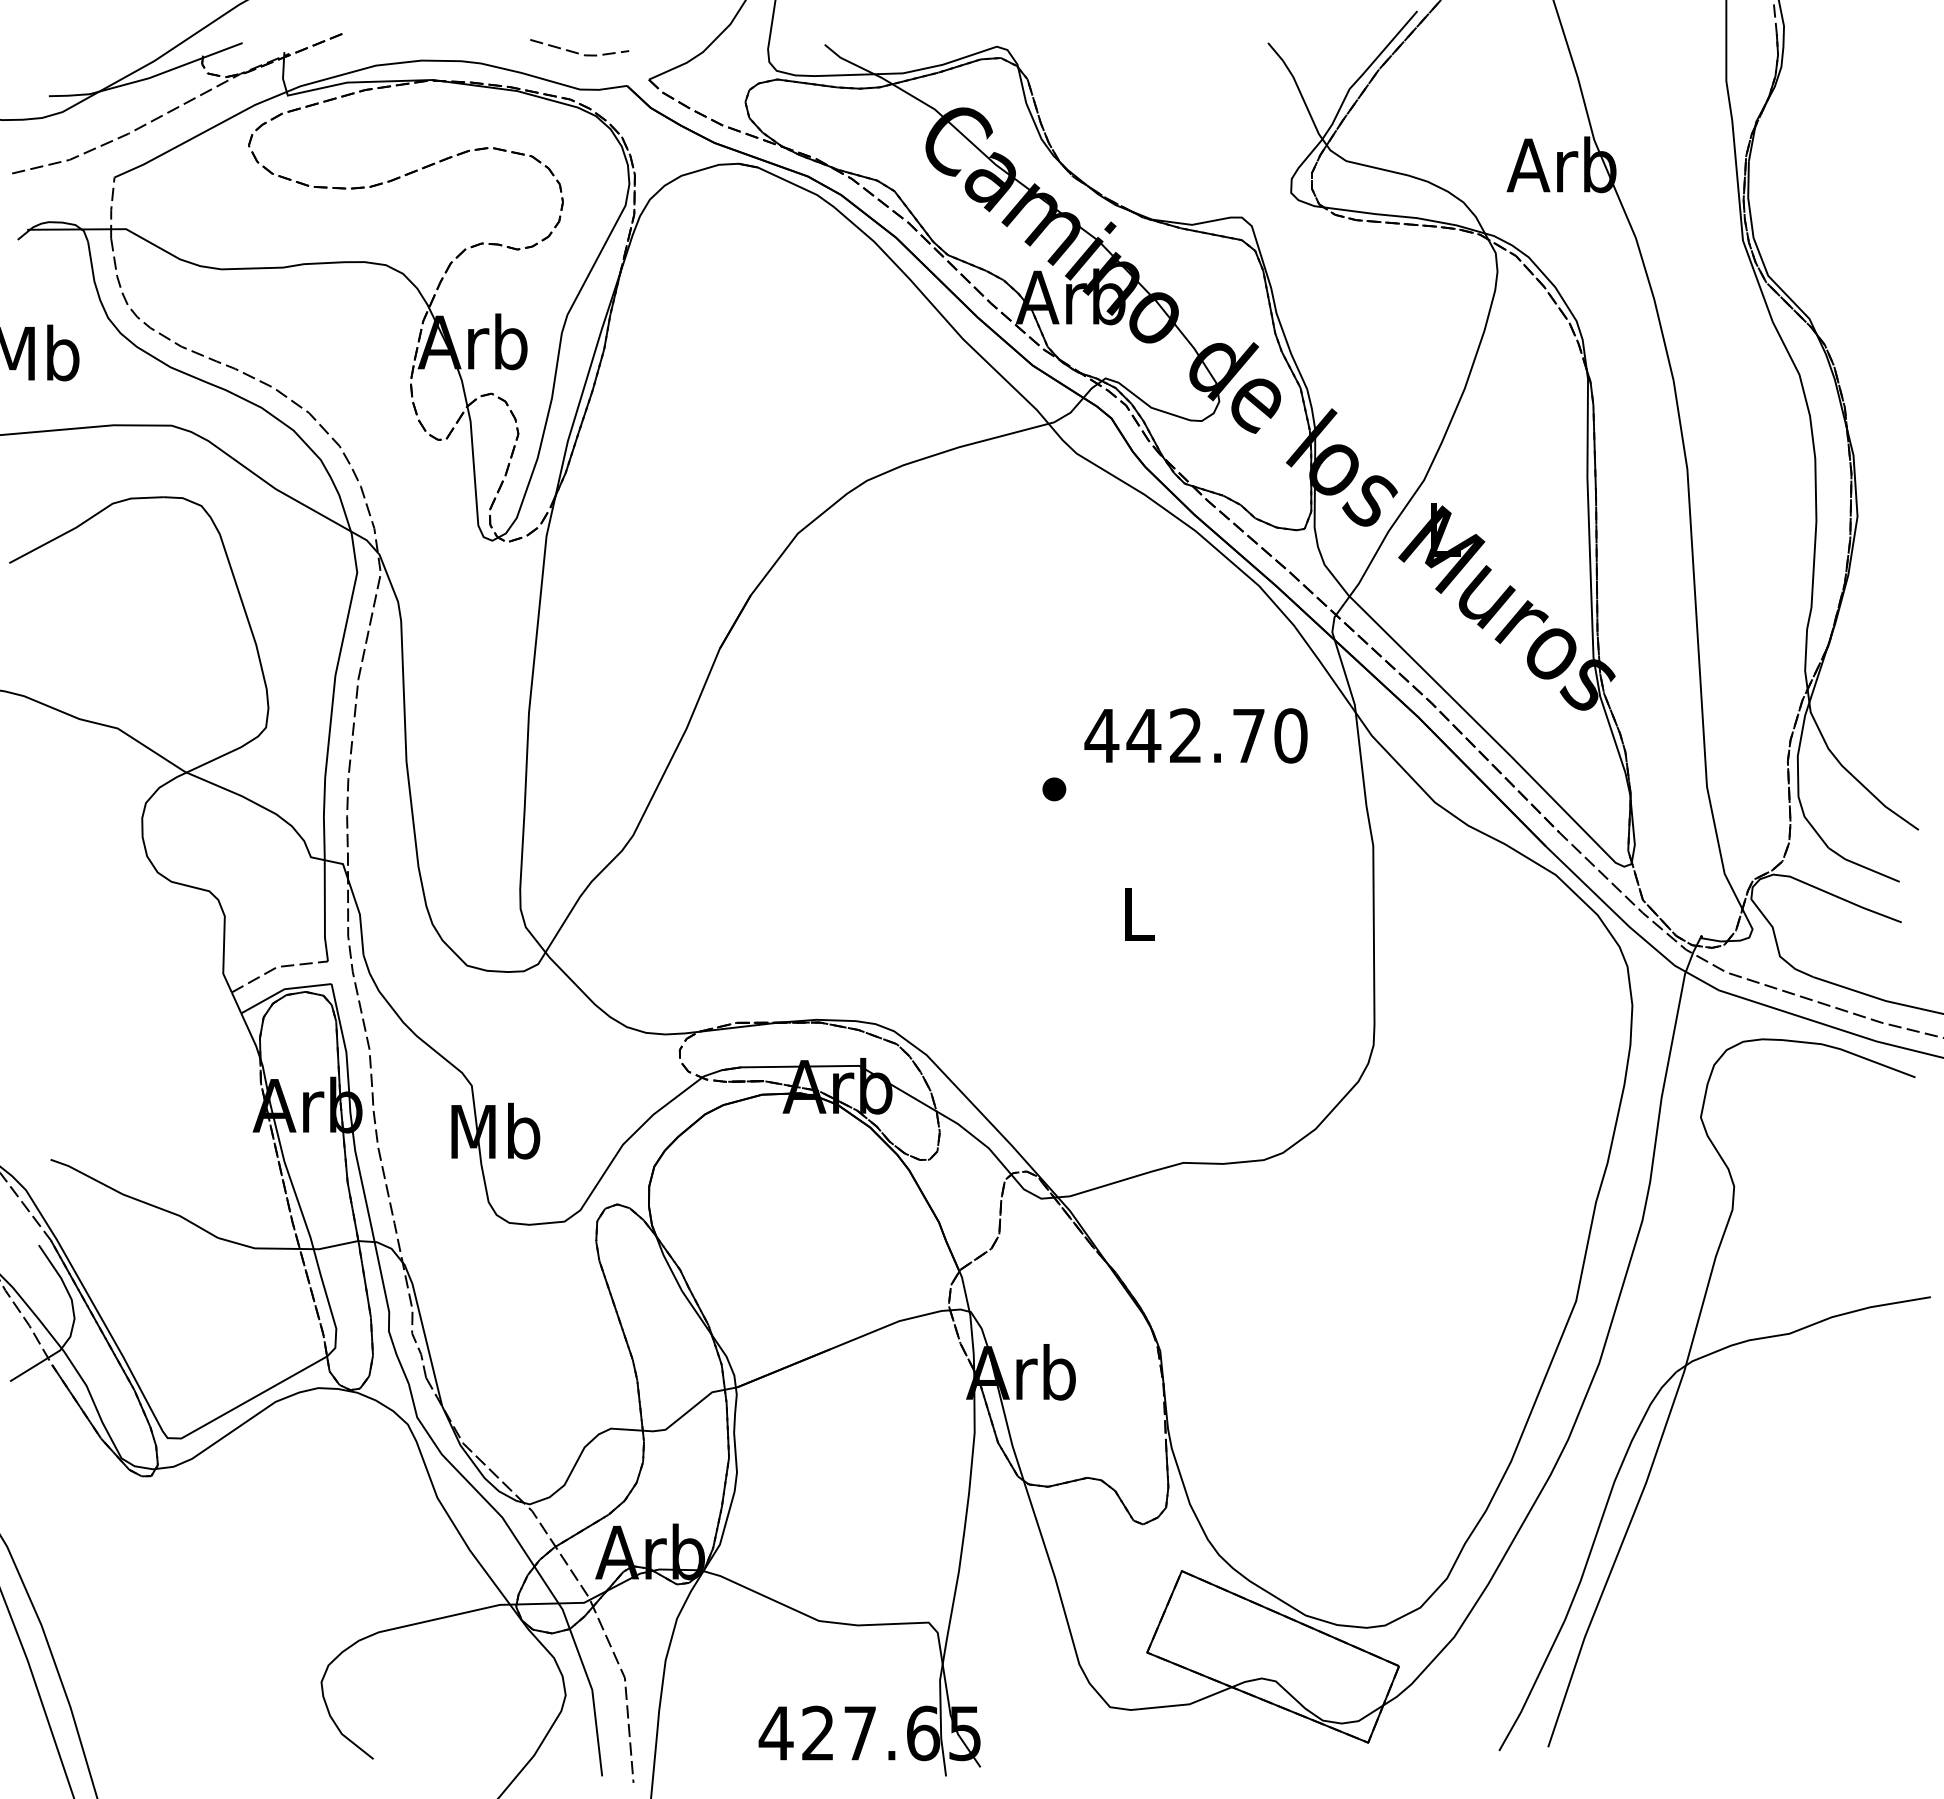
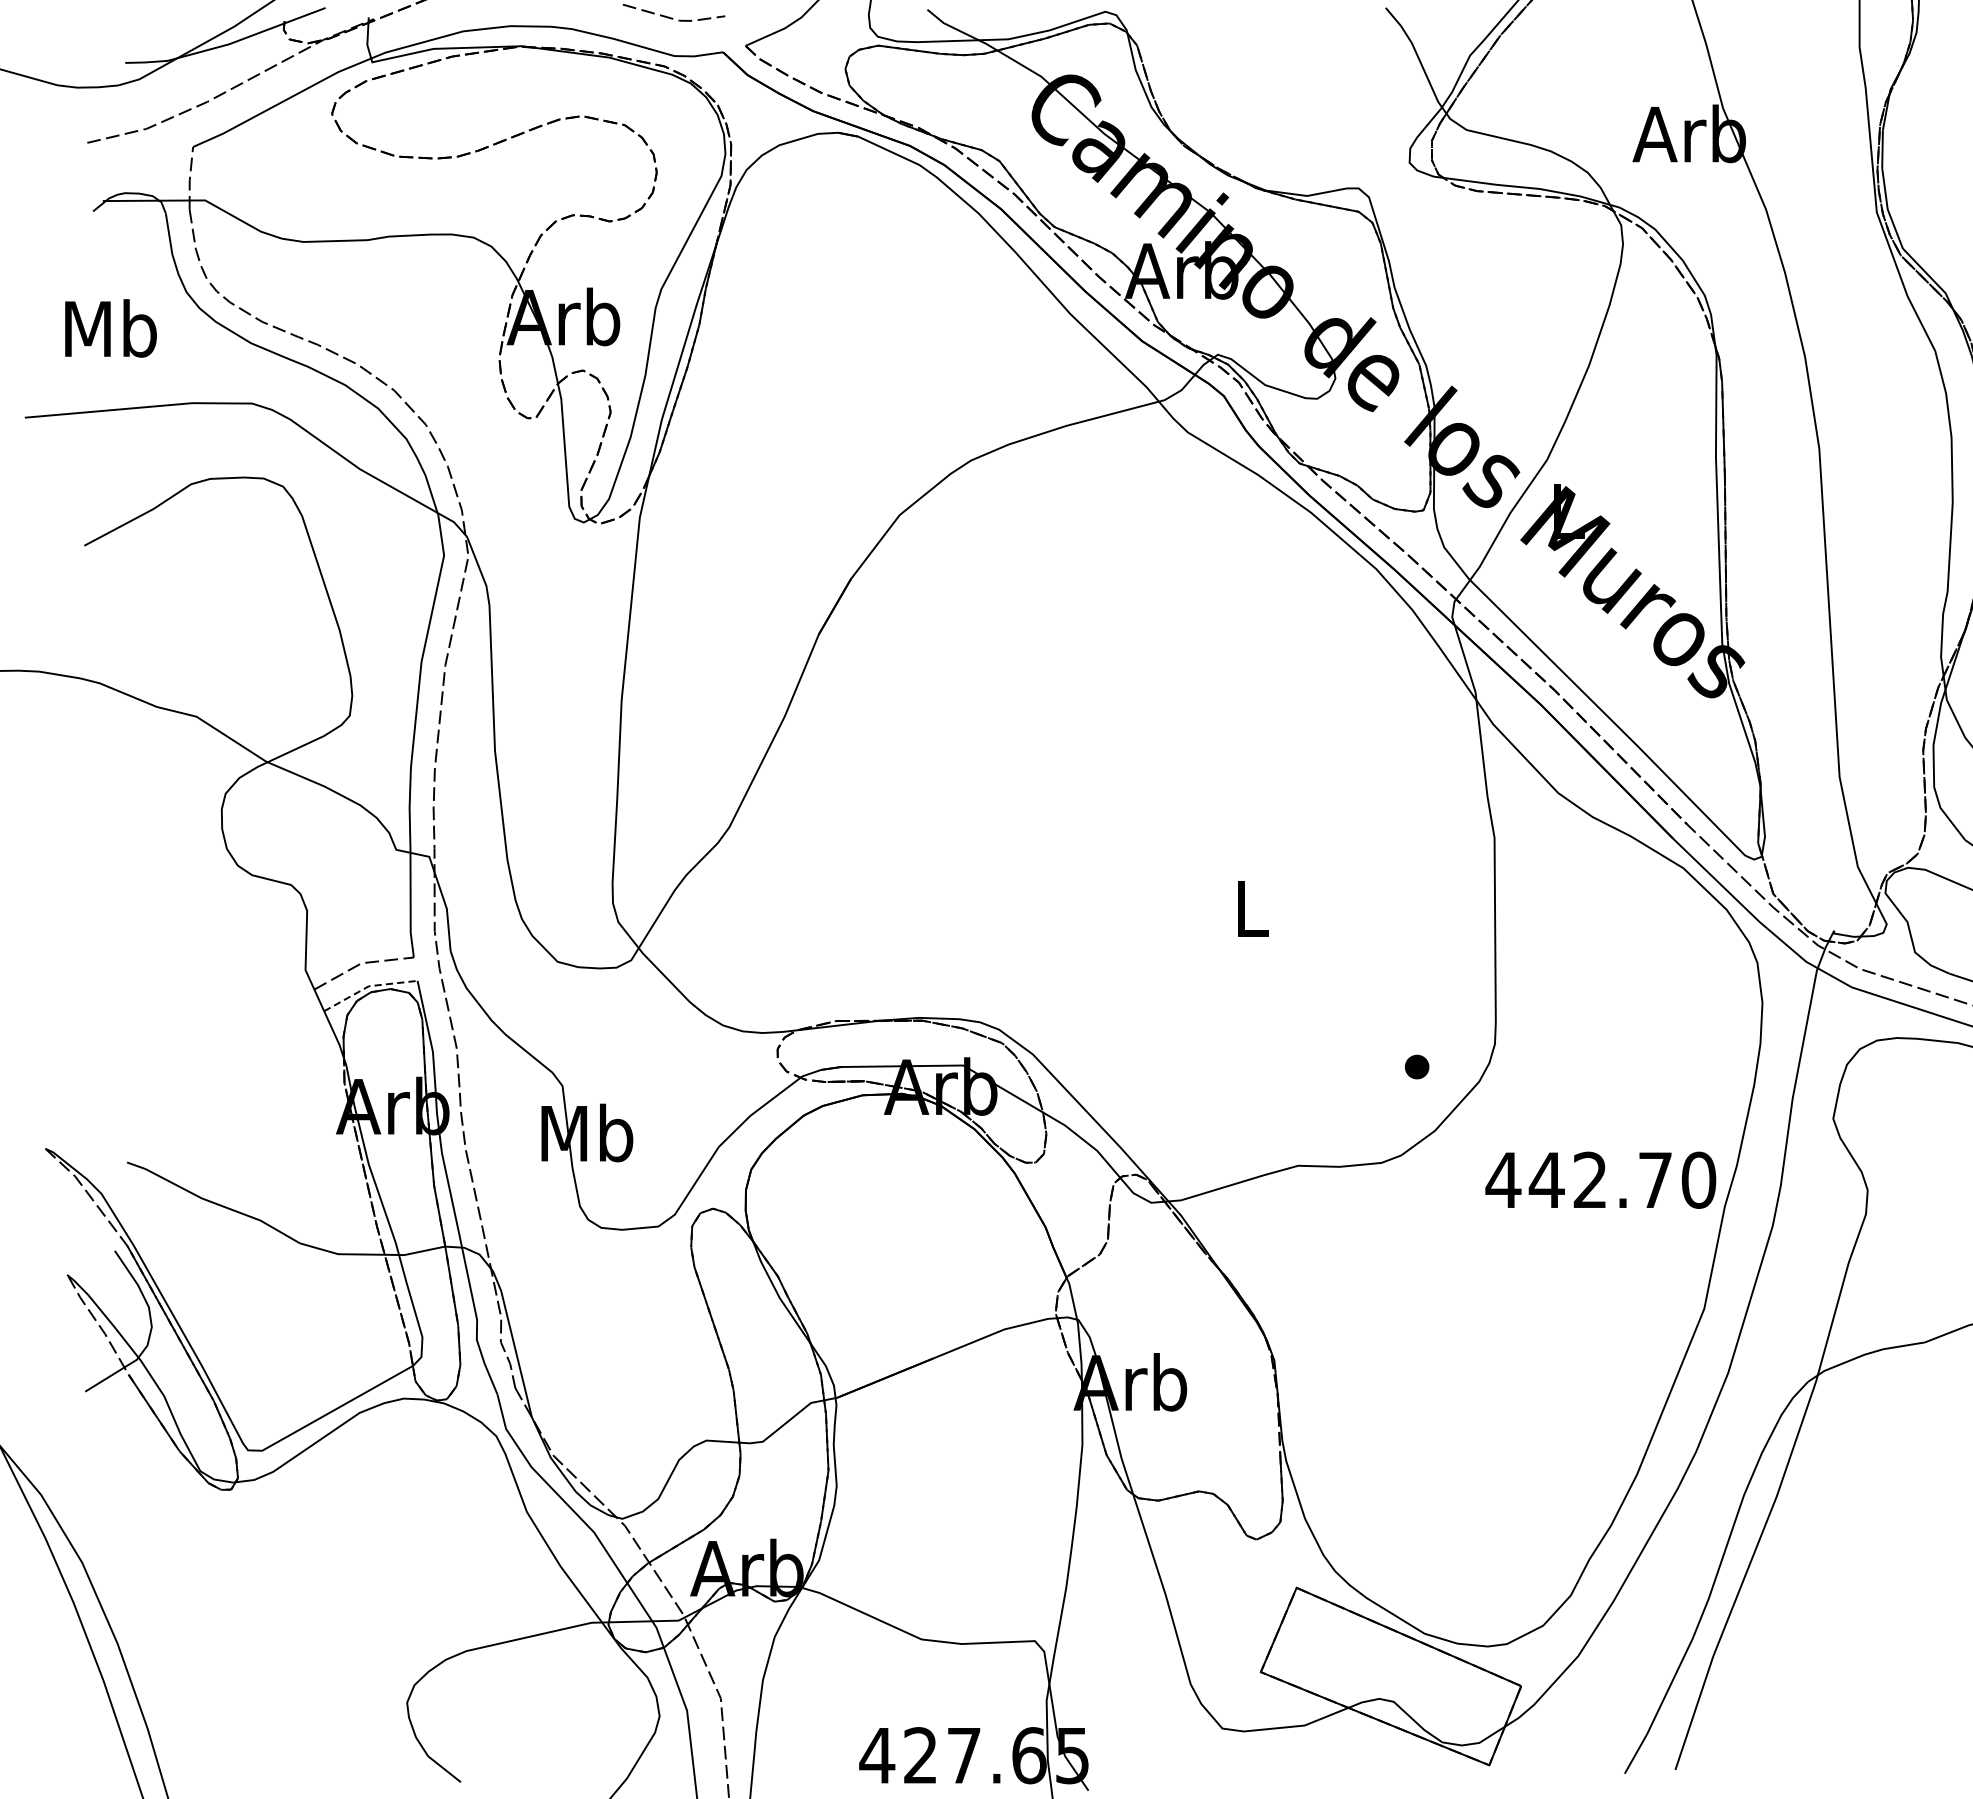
text: (1195, 735) -> (1600, 1179), moved
part: (1054, 789) -> (1417, 1067), moved
line: (284, 989) -> (368, 986), solid -> dashed

